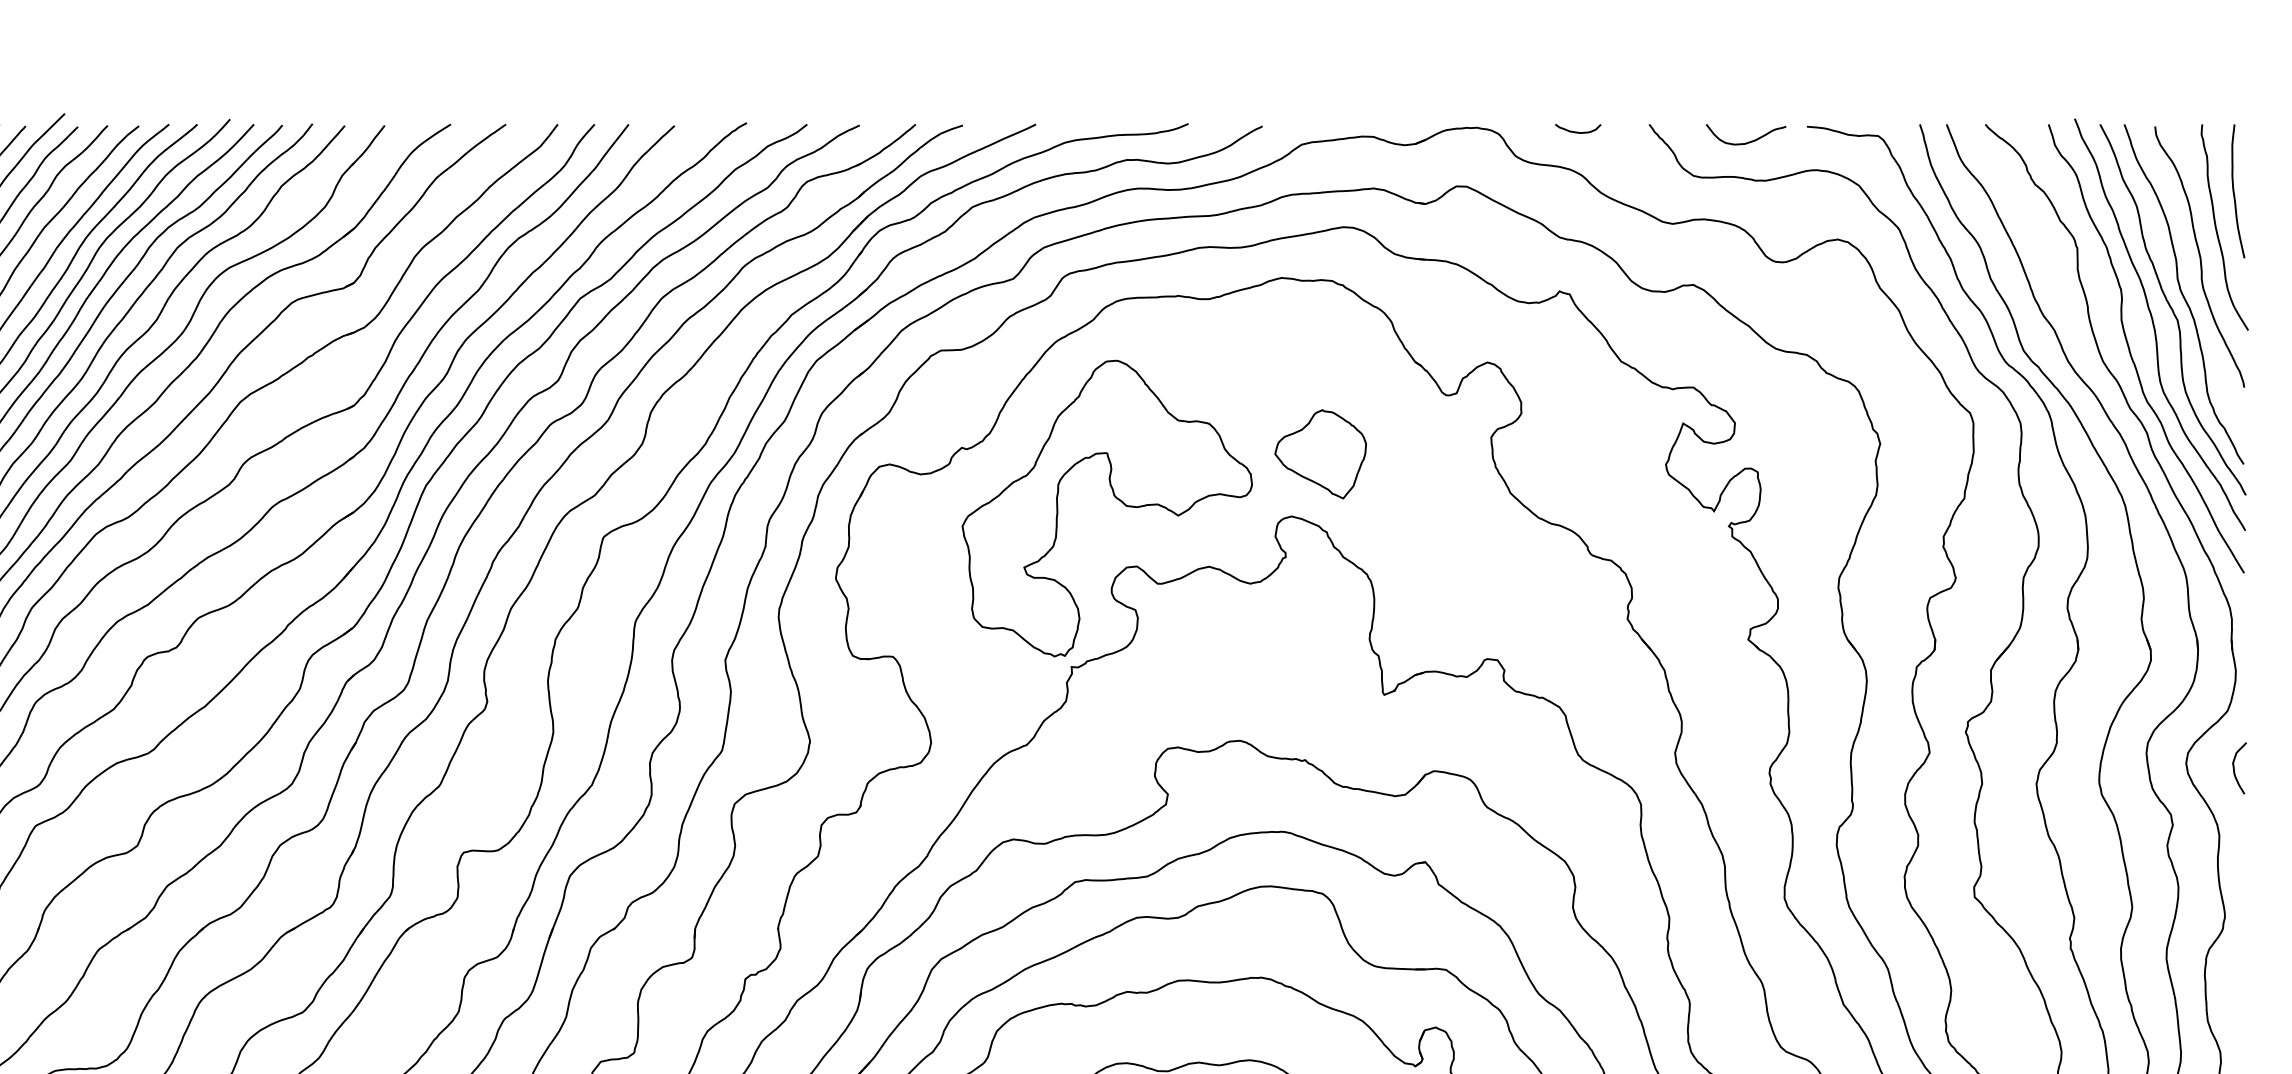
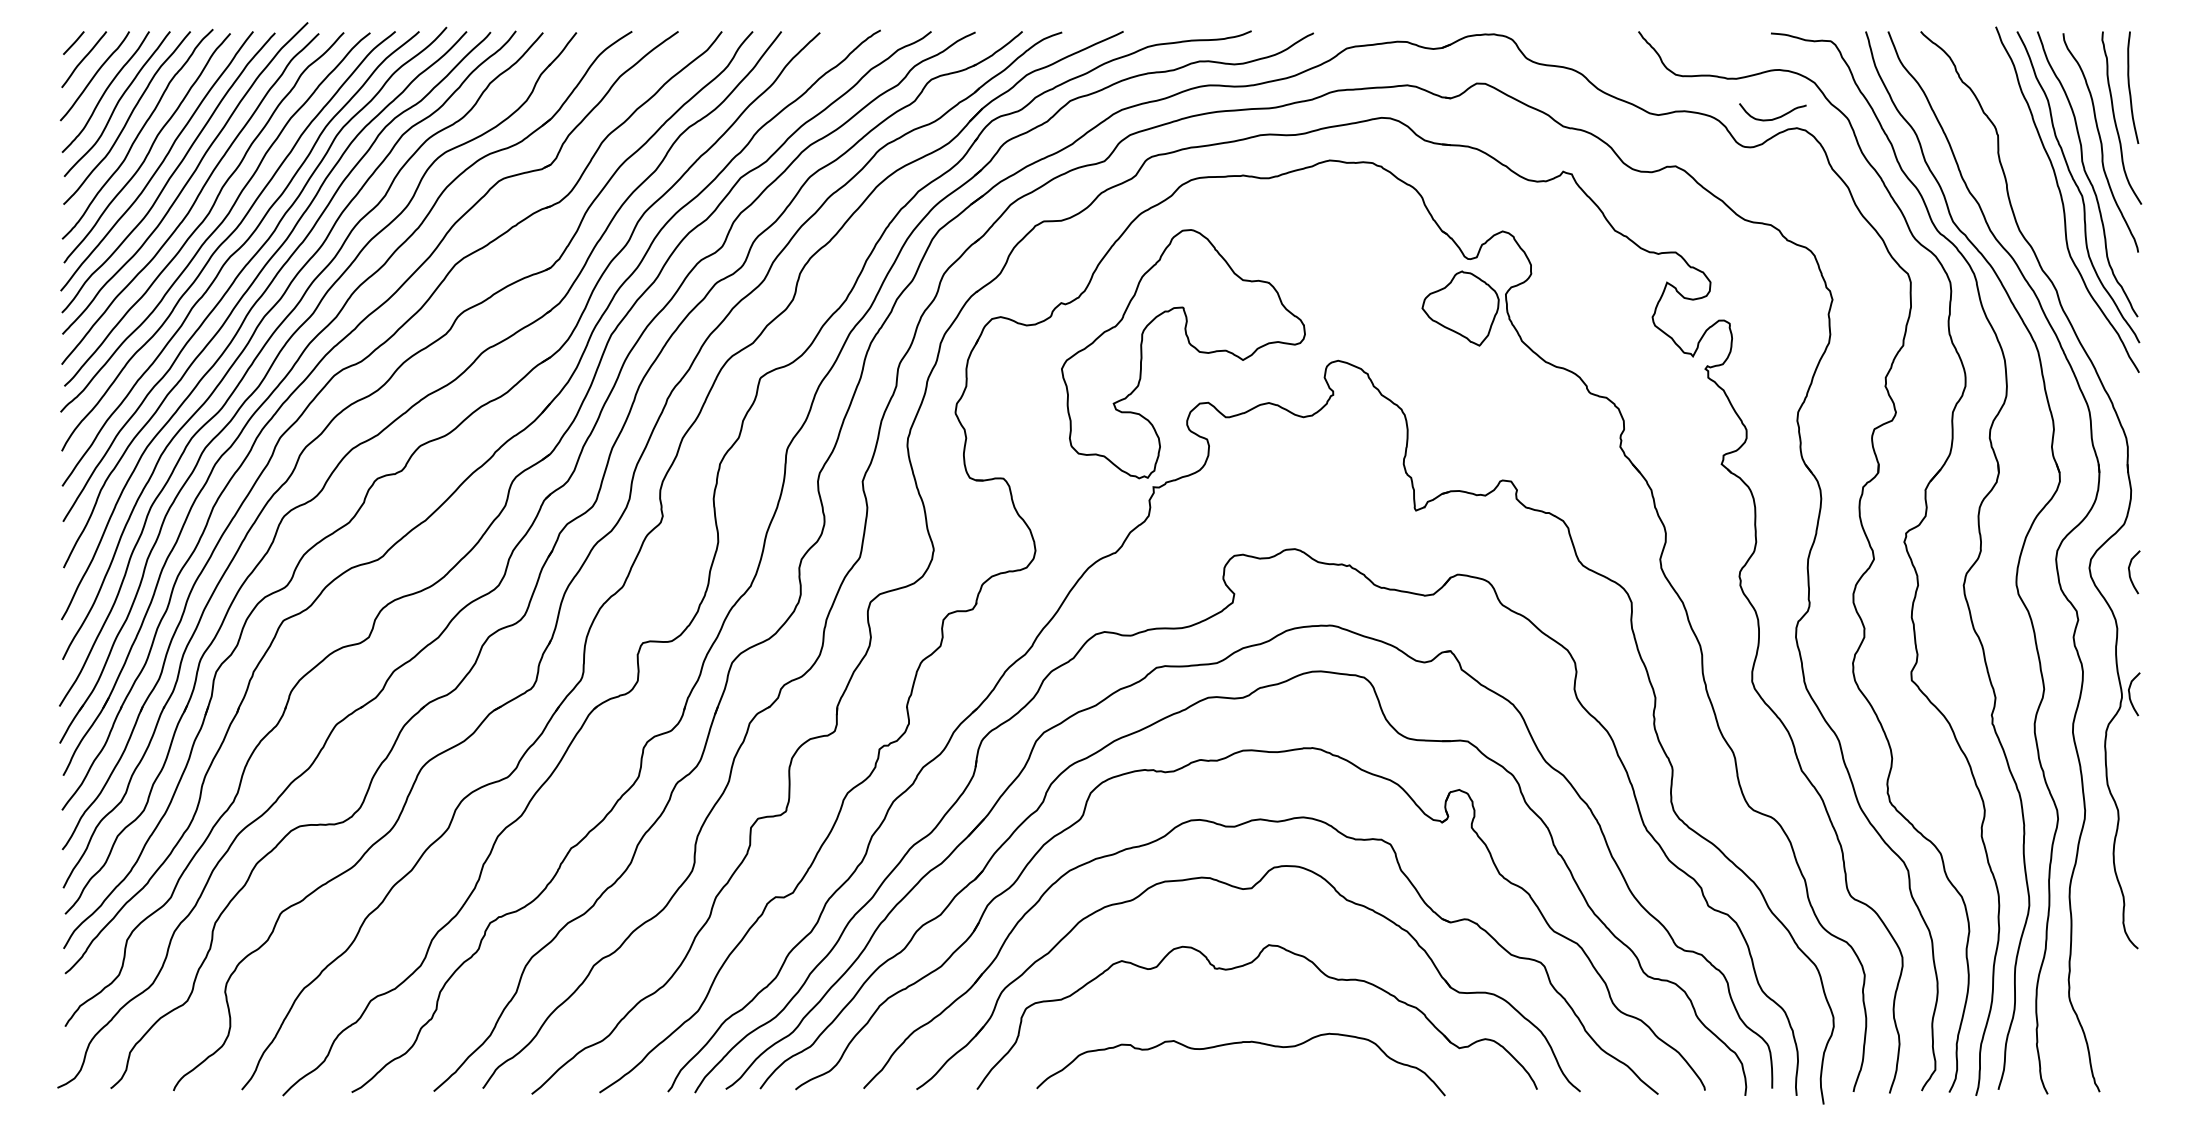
curve: (1577, 131) -> (1578, 37), removed
curve: (1749, 141) -> (1775, 117), moved
curve: (2131, 353) -> (2043, 223), removed
part: (1320, 454) -> (1460, 308), moved
curve: (2235, 913) -> (2130, 694), added

